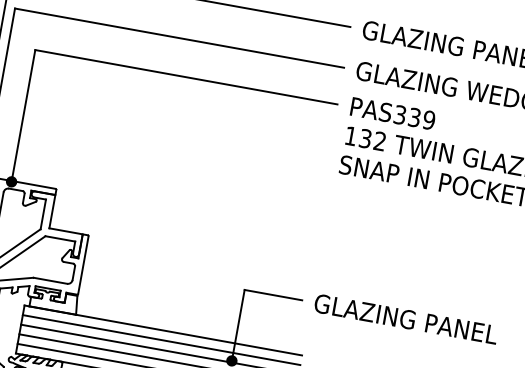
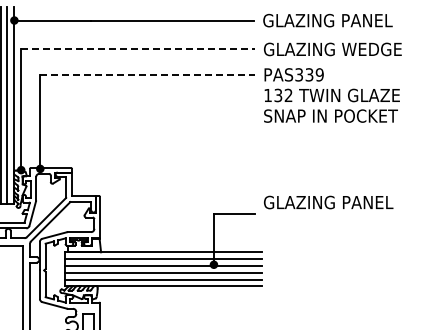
line: (180, 38) -> (138, 49), solid -> dashed
line: (187, 77) -> (148, 75), solid -> dashed
text: (406, 319) -> (328, 202), moved

